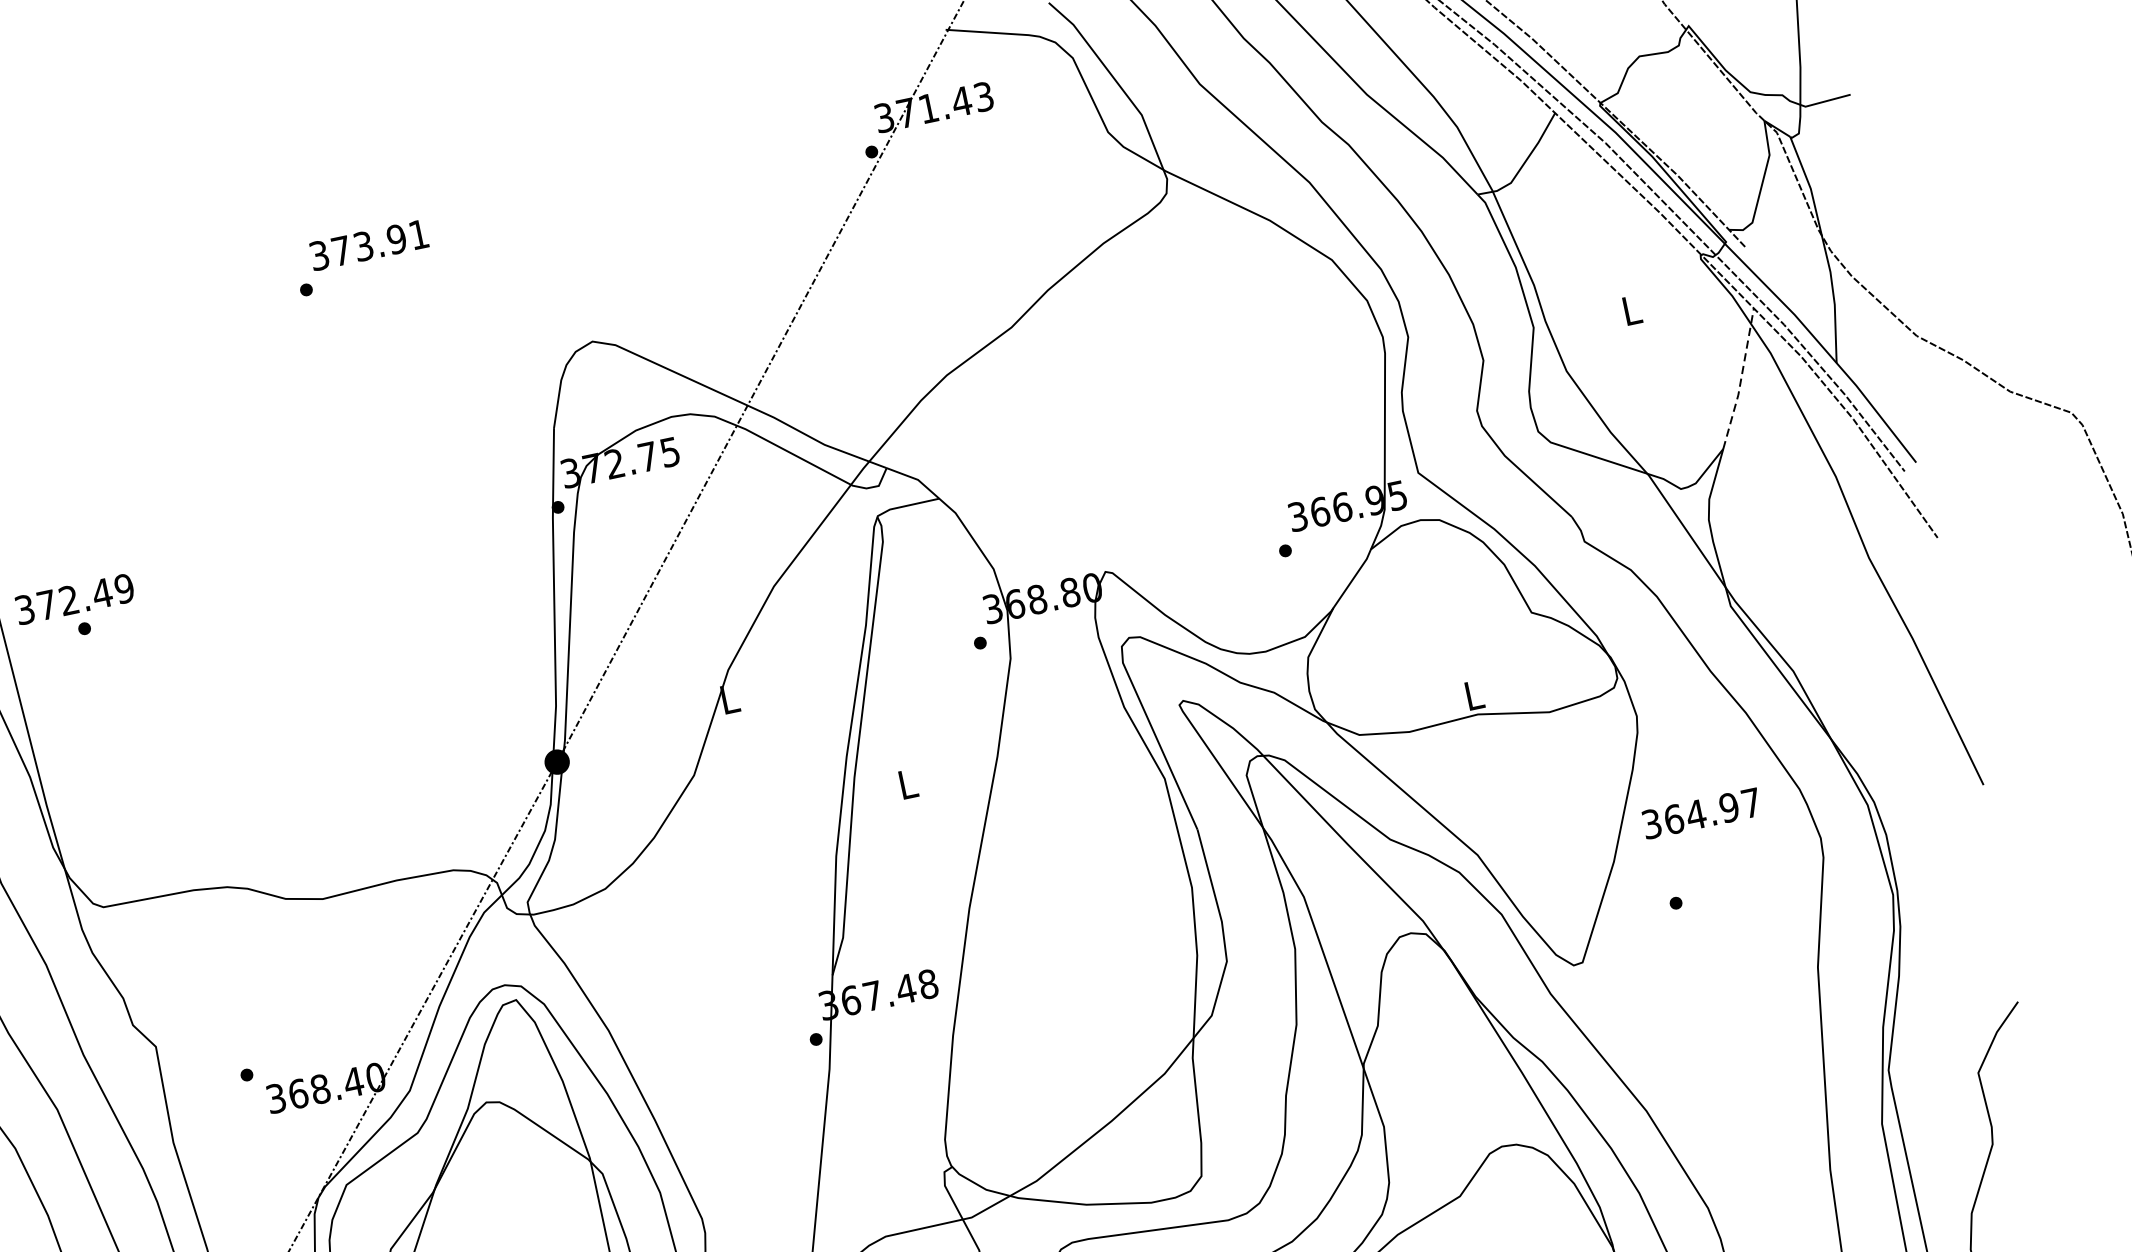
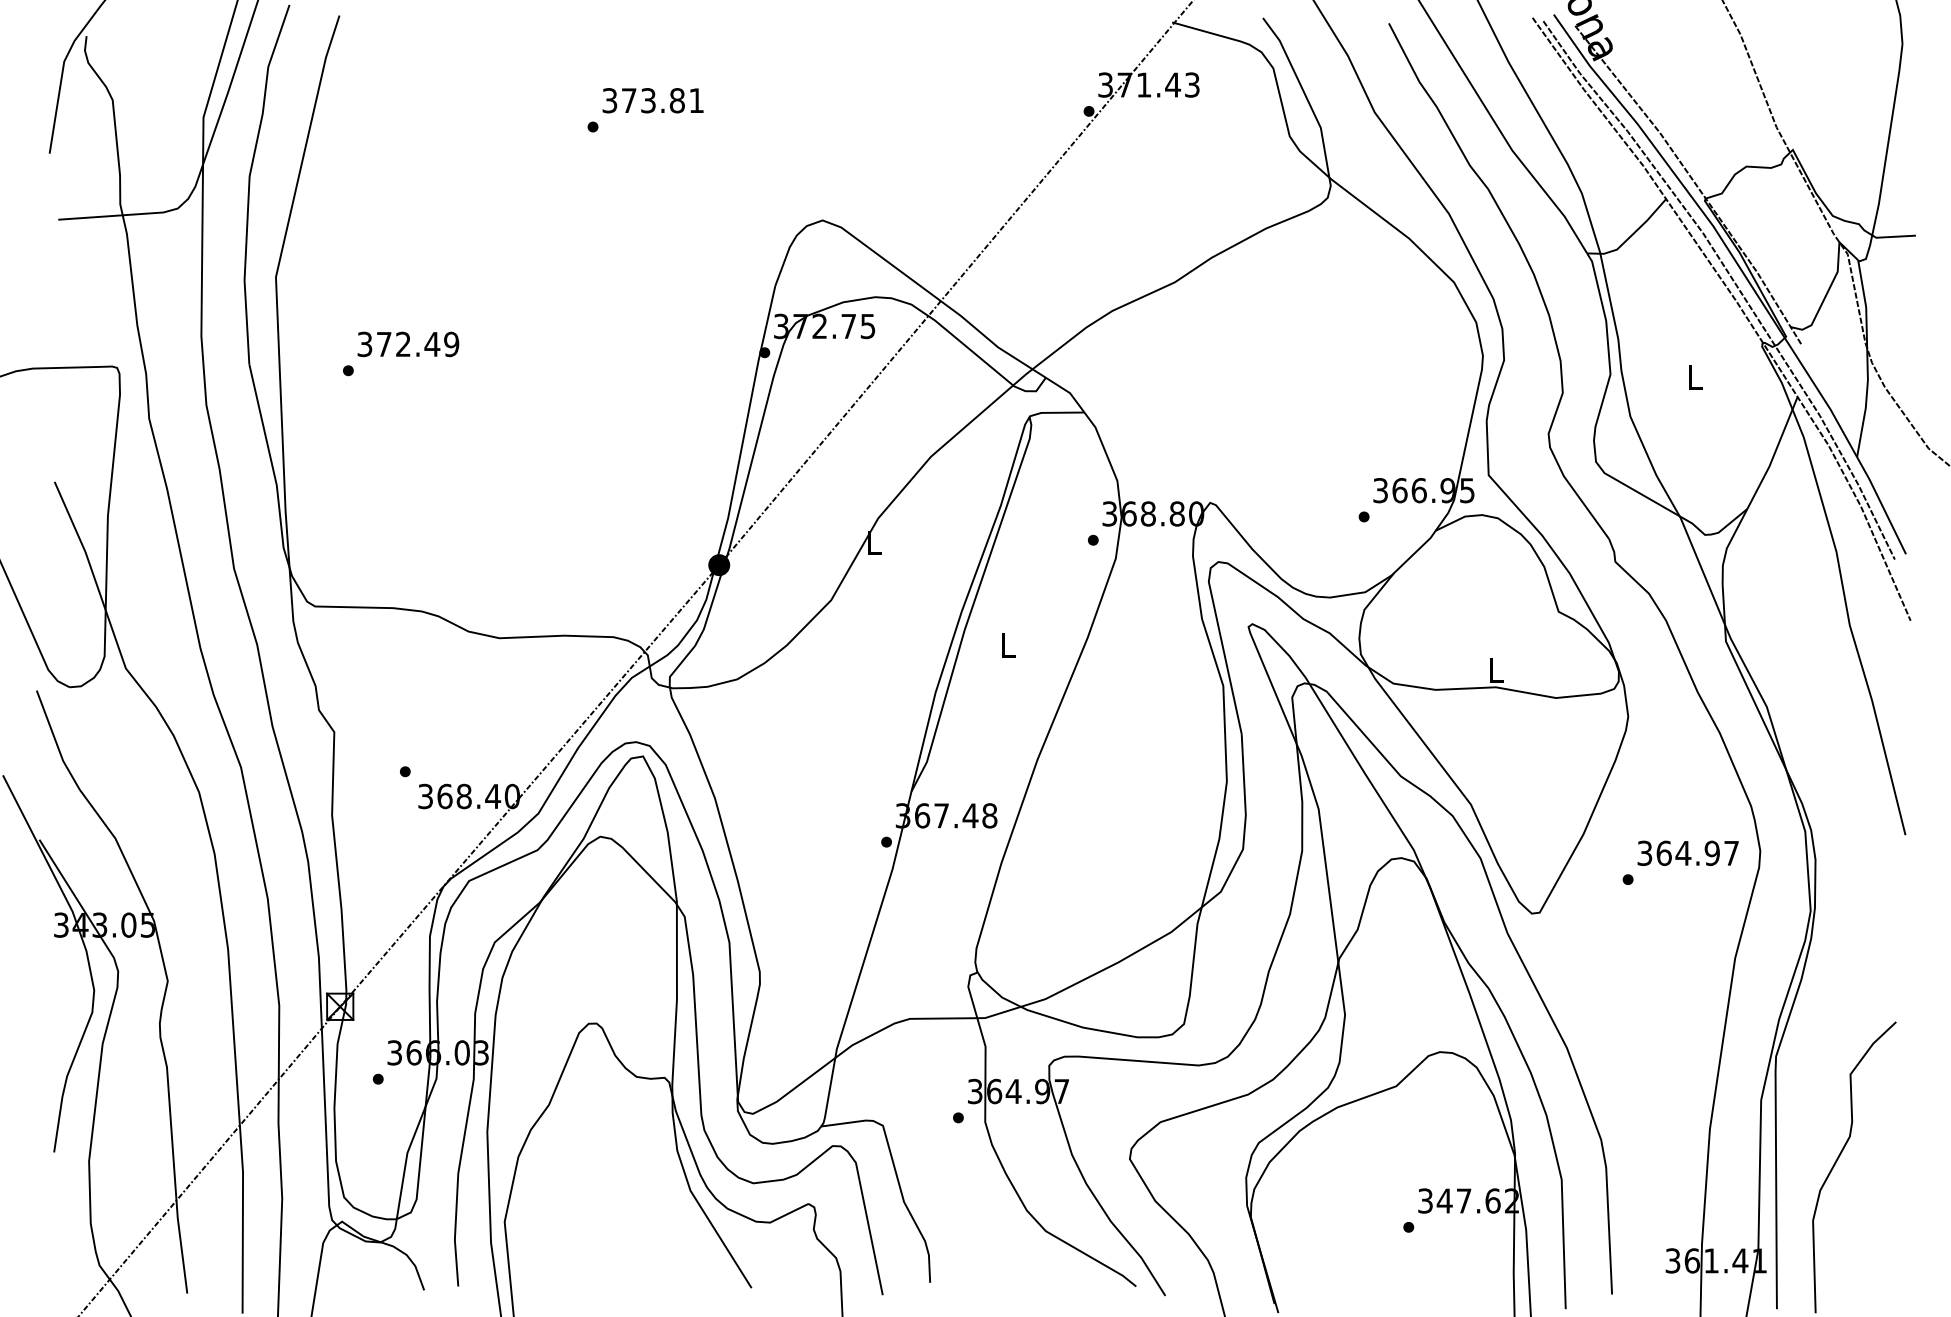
text: (395, 239) -> (676, 100), 373.91 -> 373.81
line: (1740, 378) -> (1774, 453), dashed -> solid
text: (75, 599) -> (408, 344), moved
text: (1700, 812) -> (1687, 852), moved

